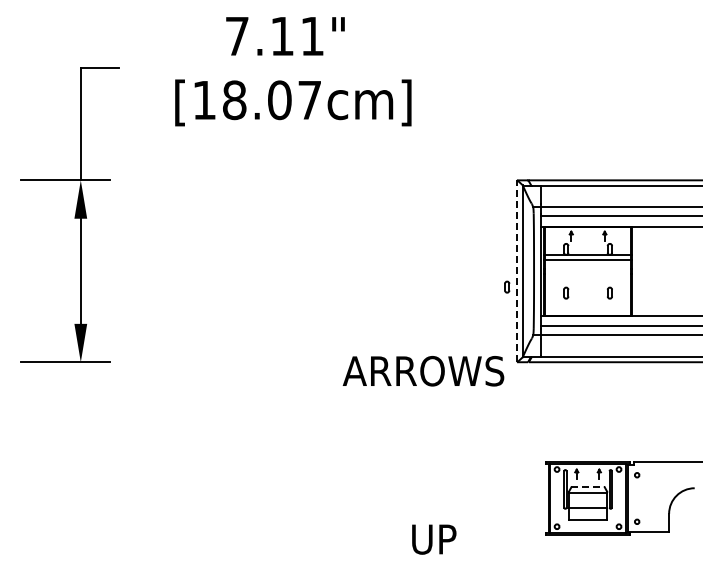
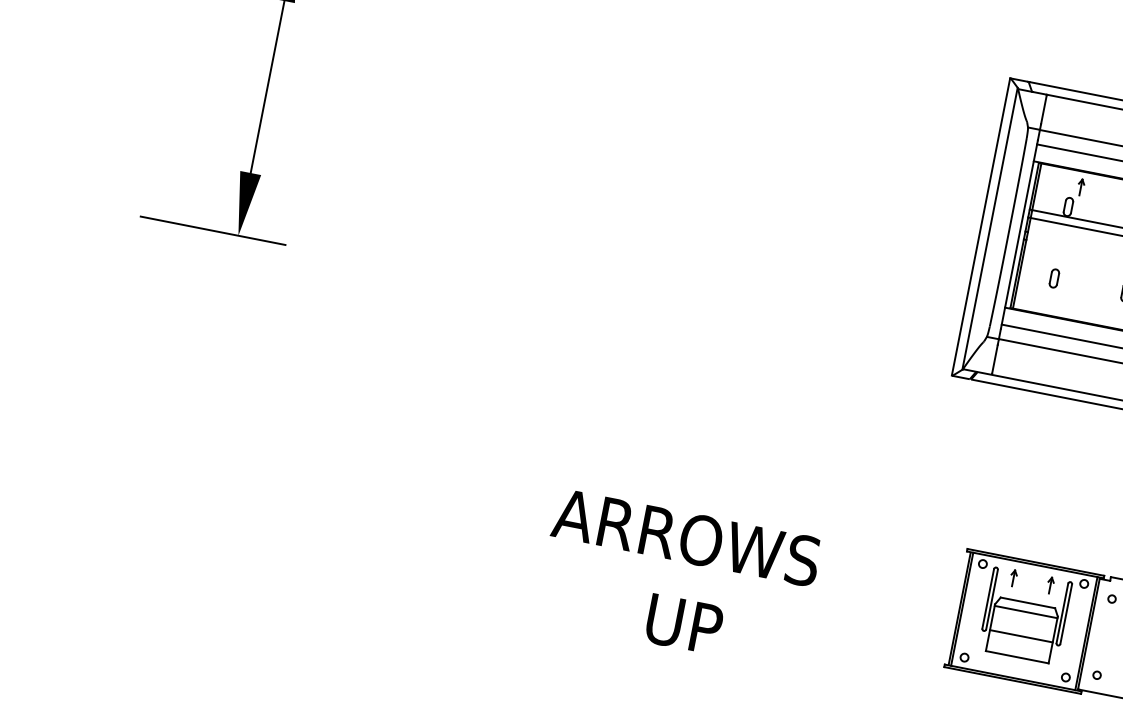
line: (517, 271) -> (981, 227), dashed -> solid
part: (507, 286) -> (960, 248), removed
text: (423, 371) -> (686, 538), moved
line: (588, 487) -> (1028, 603), dashed -> solid
text: (434, 539) -> (684, 624), moved

